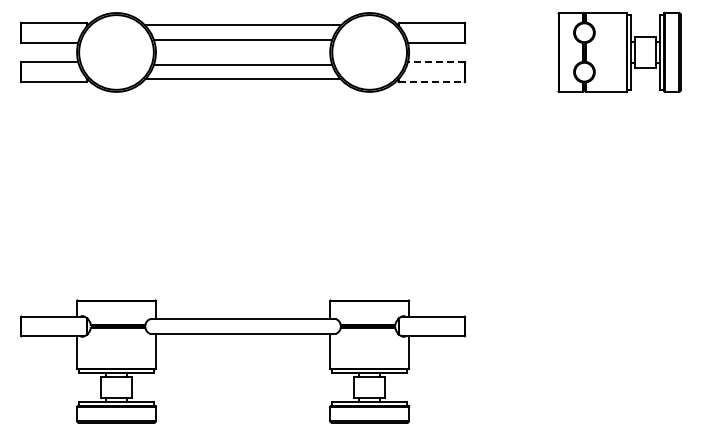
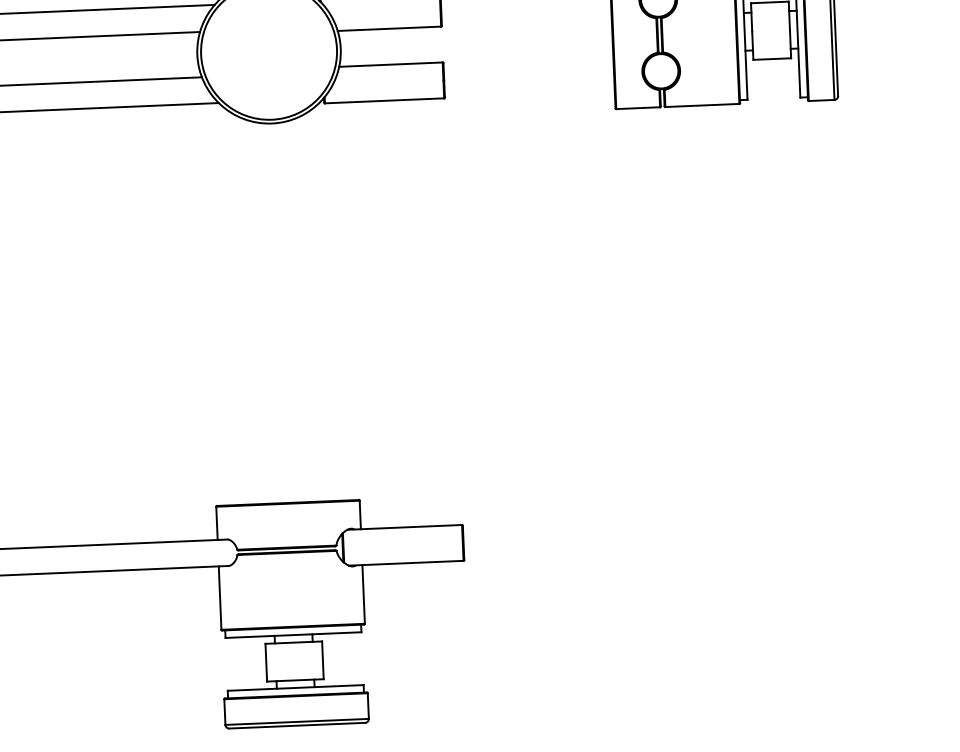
line: (435, 62) -> (389, 65), dashed -> solid
line: (431, 82) -> (383, 101), dashed -> solid

